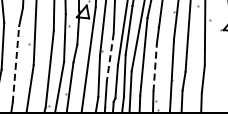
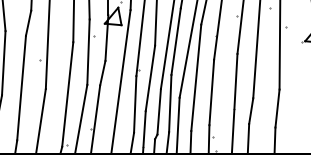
line: (110, 57) -> (150, 78), dashed -> solid
line: (16, 63) -> (22, 86), dashed -> solid
line: (155, 67) -> (212, 92), dashed -> solid

